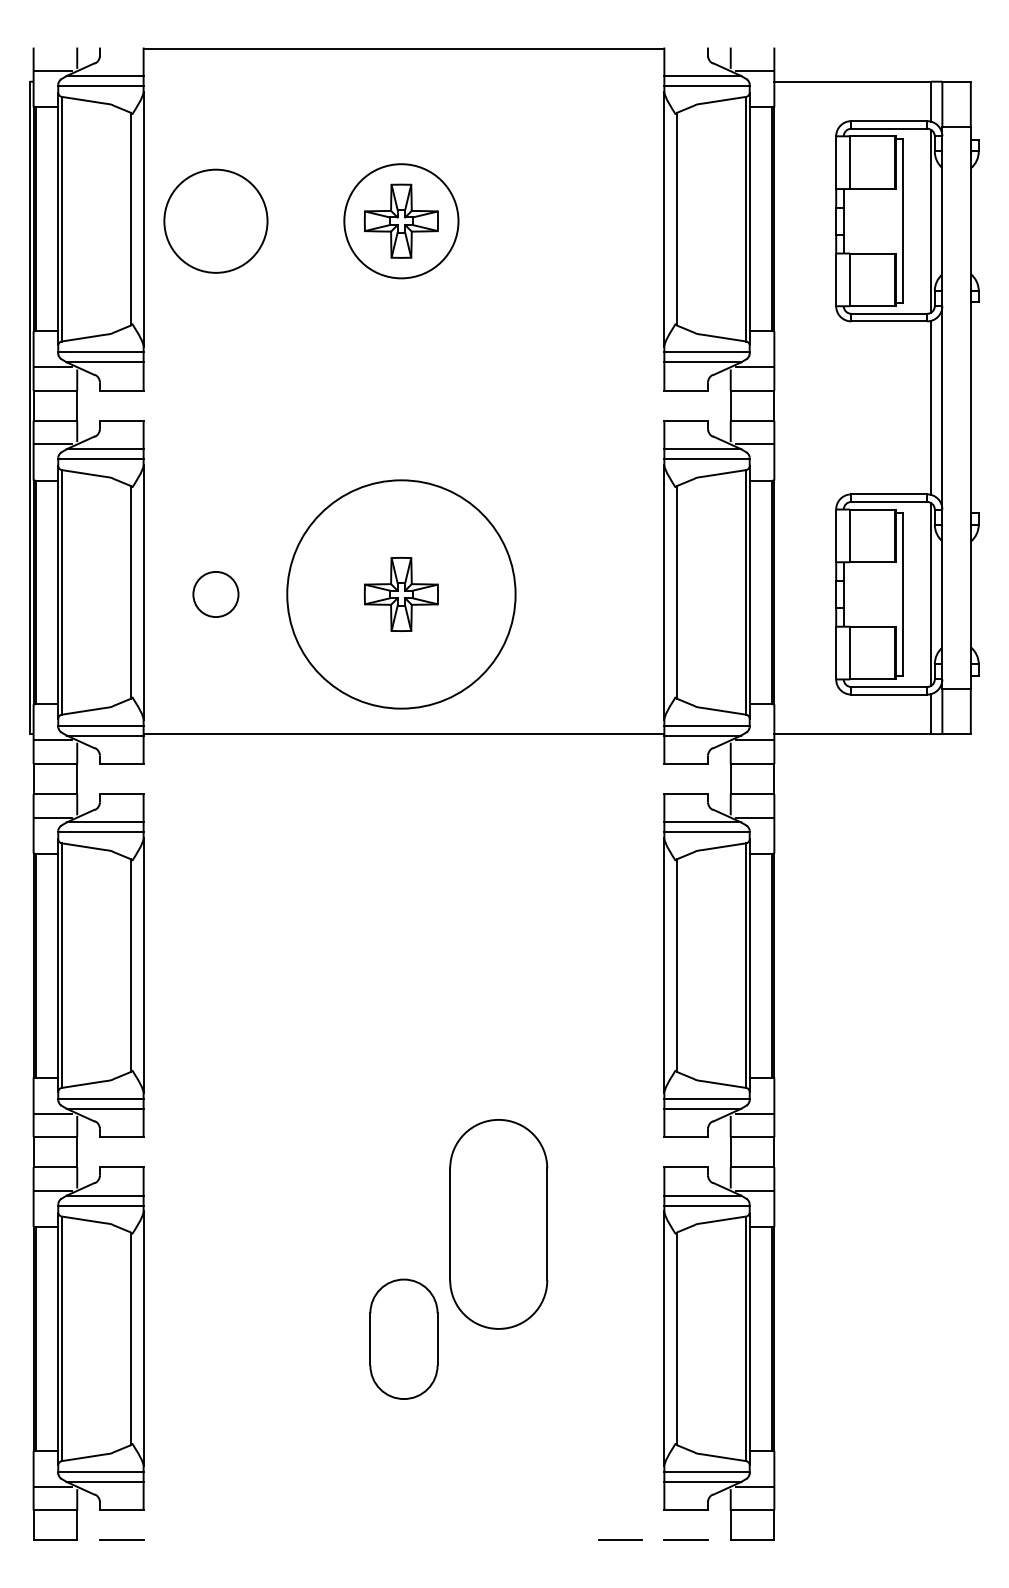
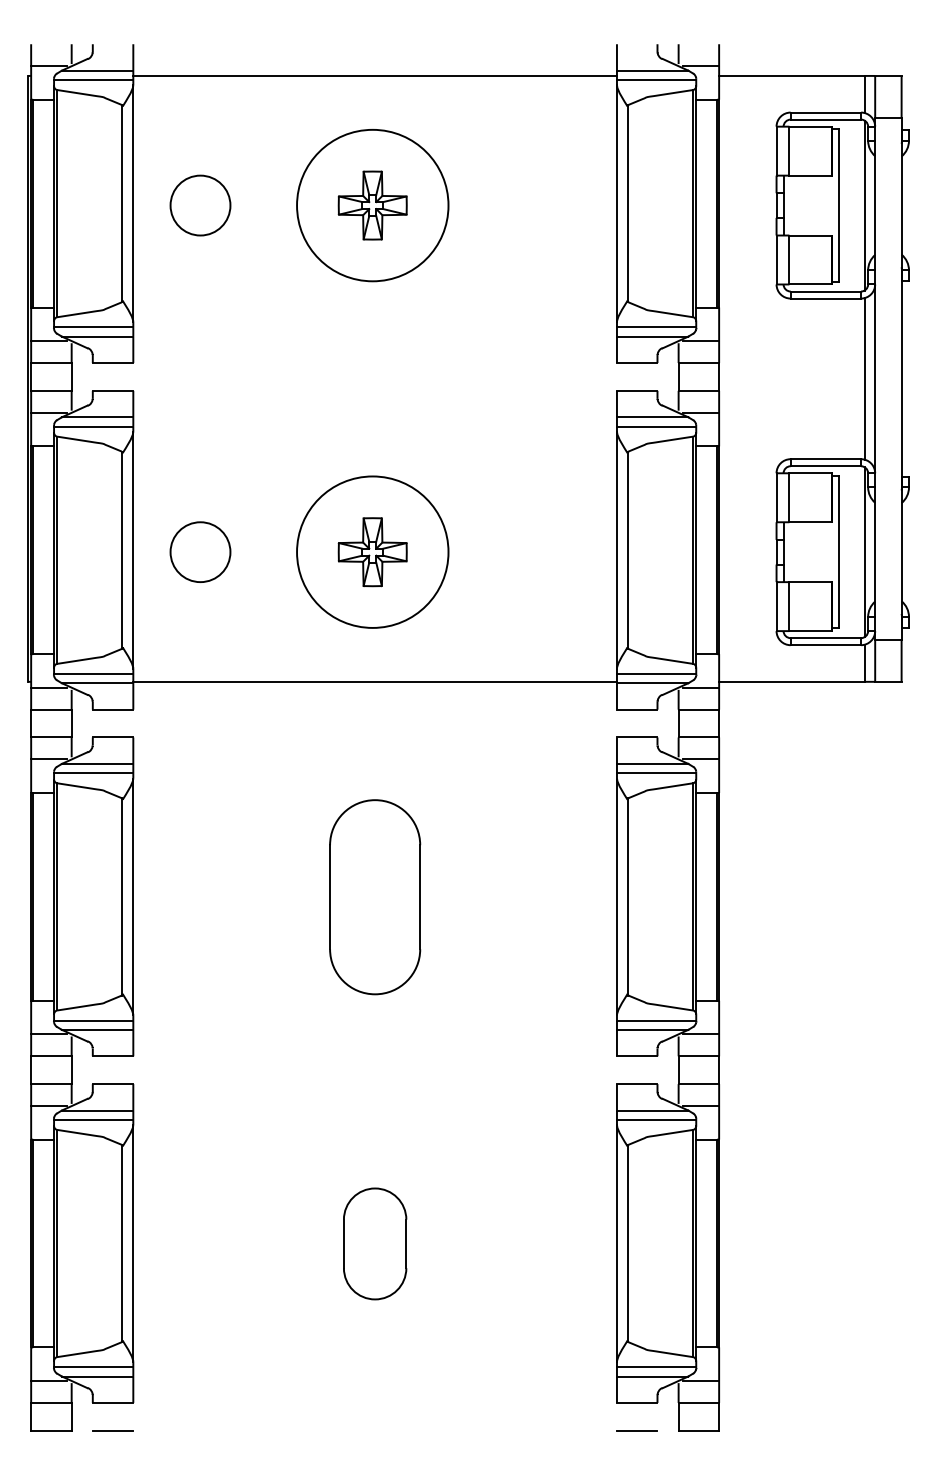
line: (403, 48) -> (374, 75), moved
circle: (215, 221) -> (200, 205), size x0.62
circle: (401, 221) -> (372, 205), size x1.43
circle: (401, 593) -> (372, 551), size x0.71
circle: (215, 594) -> (200, 552), size x1.43
part: (499, 1224) -> (375, 897), moved
line: (619, 1540) -> (575, 1430), removed

